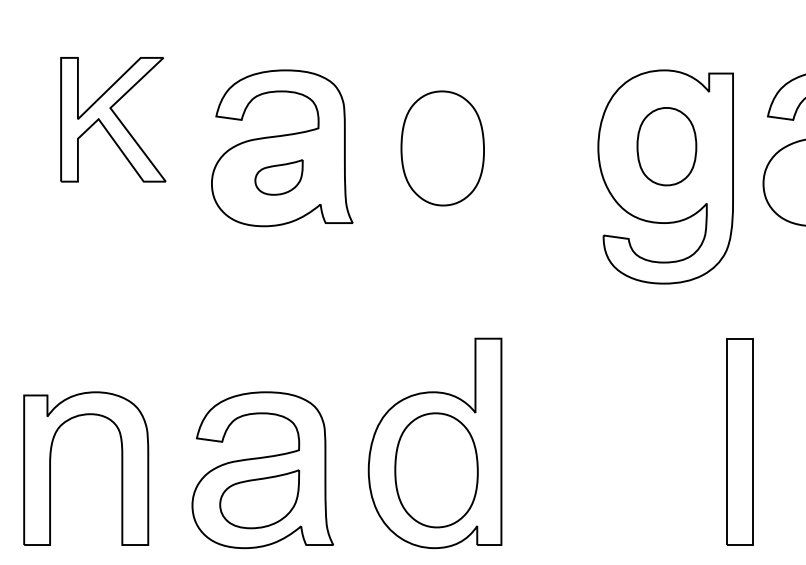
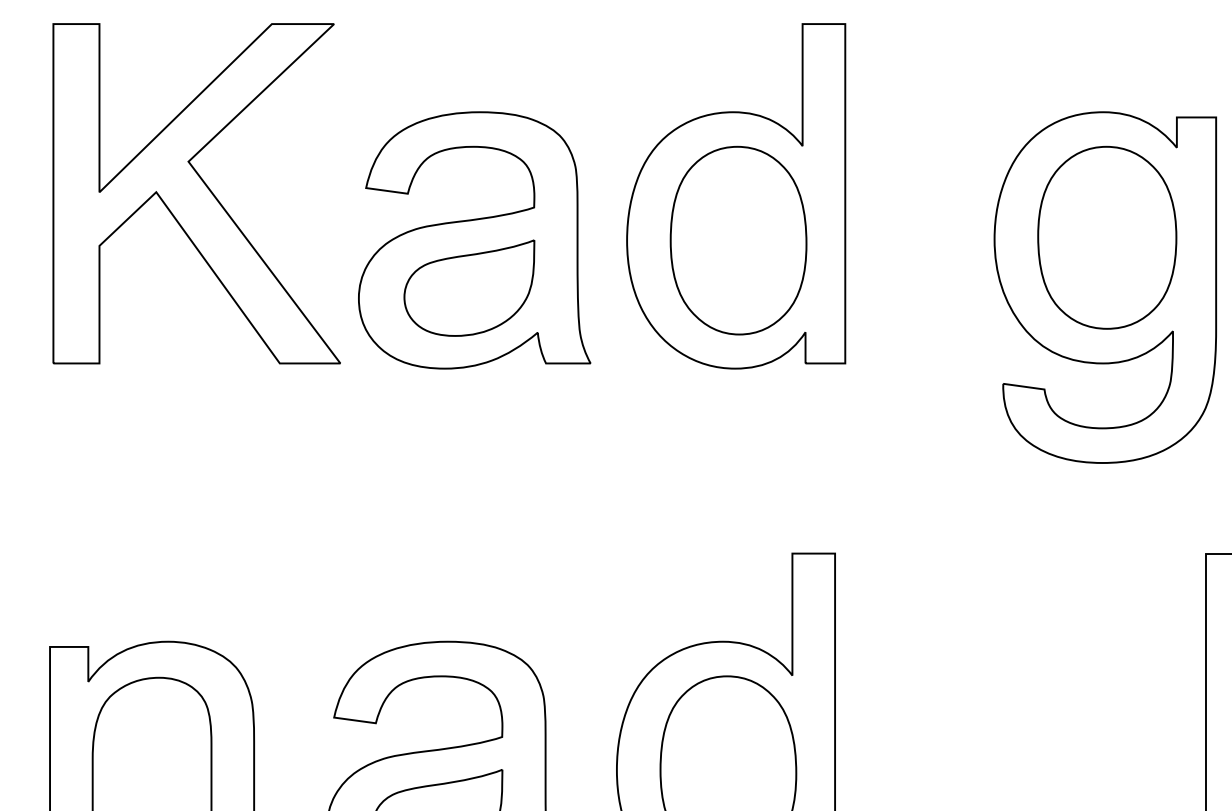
part: (113, 119) -> (196, 192), size x1.67
part: (441, 121) -> (736, 196), added
part: (666, 146) -> (1106, 237), size x1.43
part: (278, 177) -> (468, 288), size x1.67

